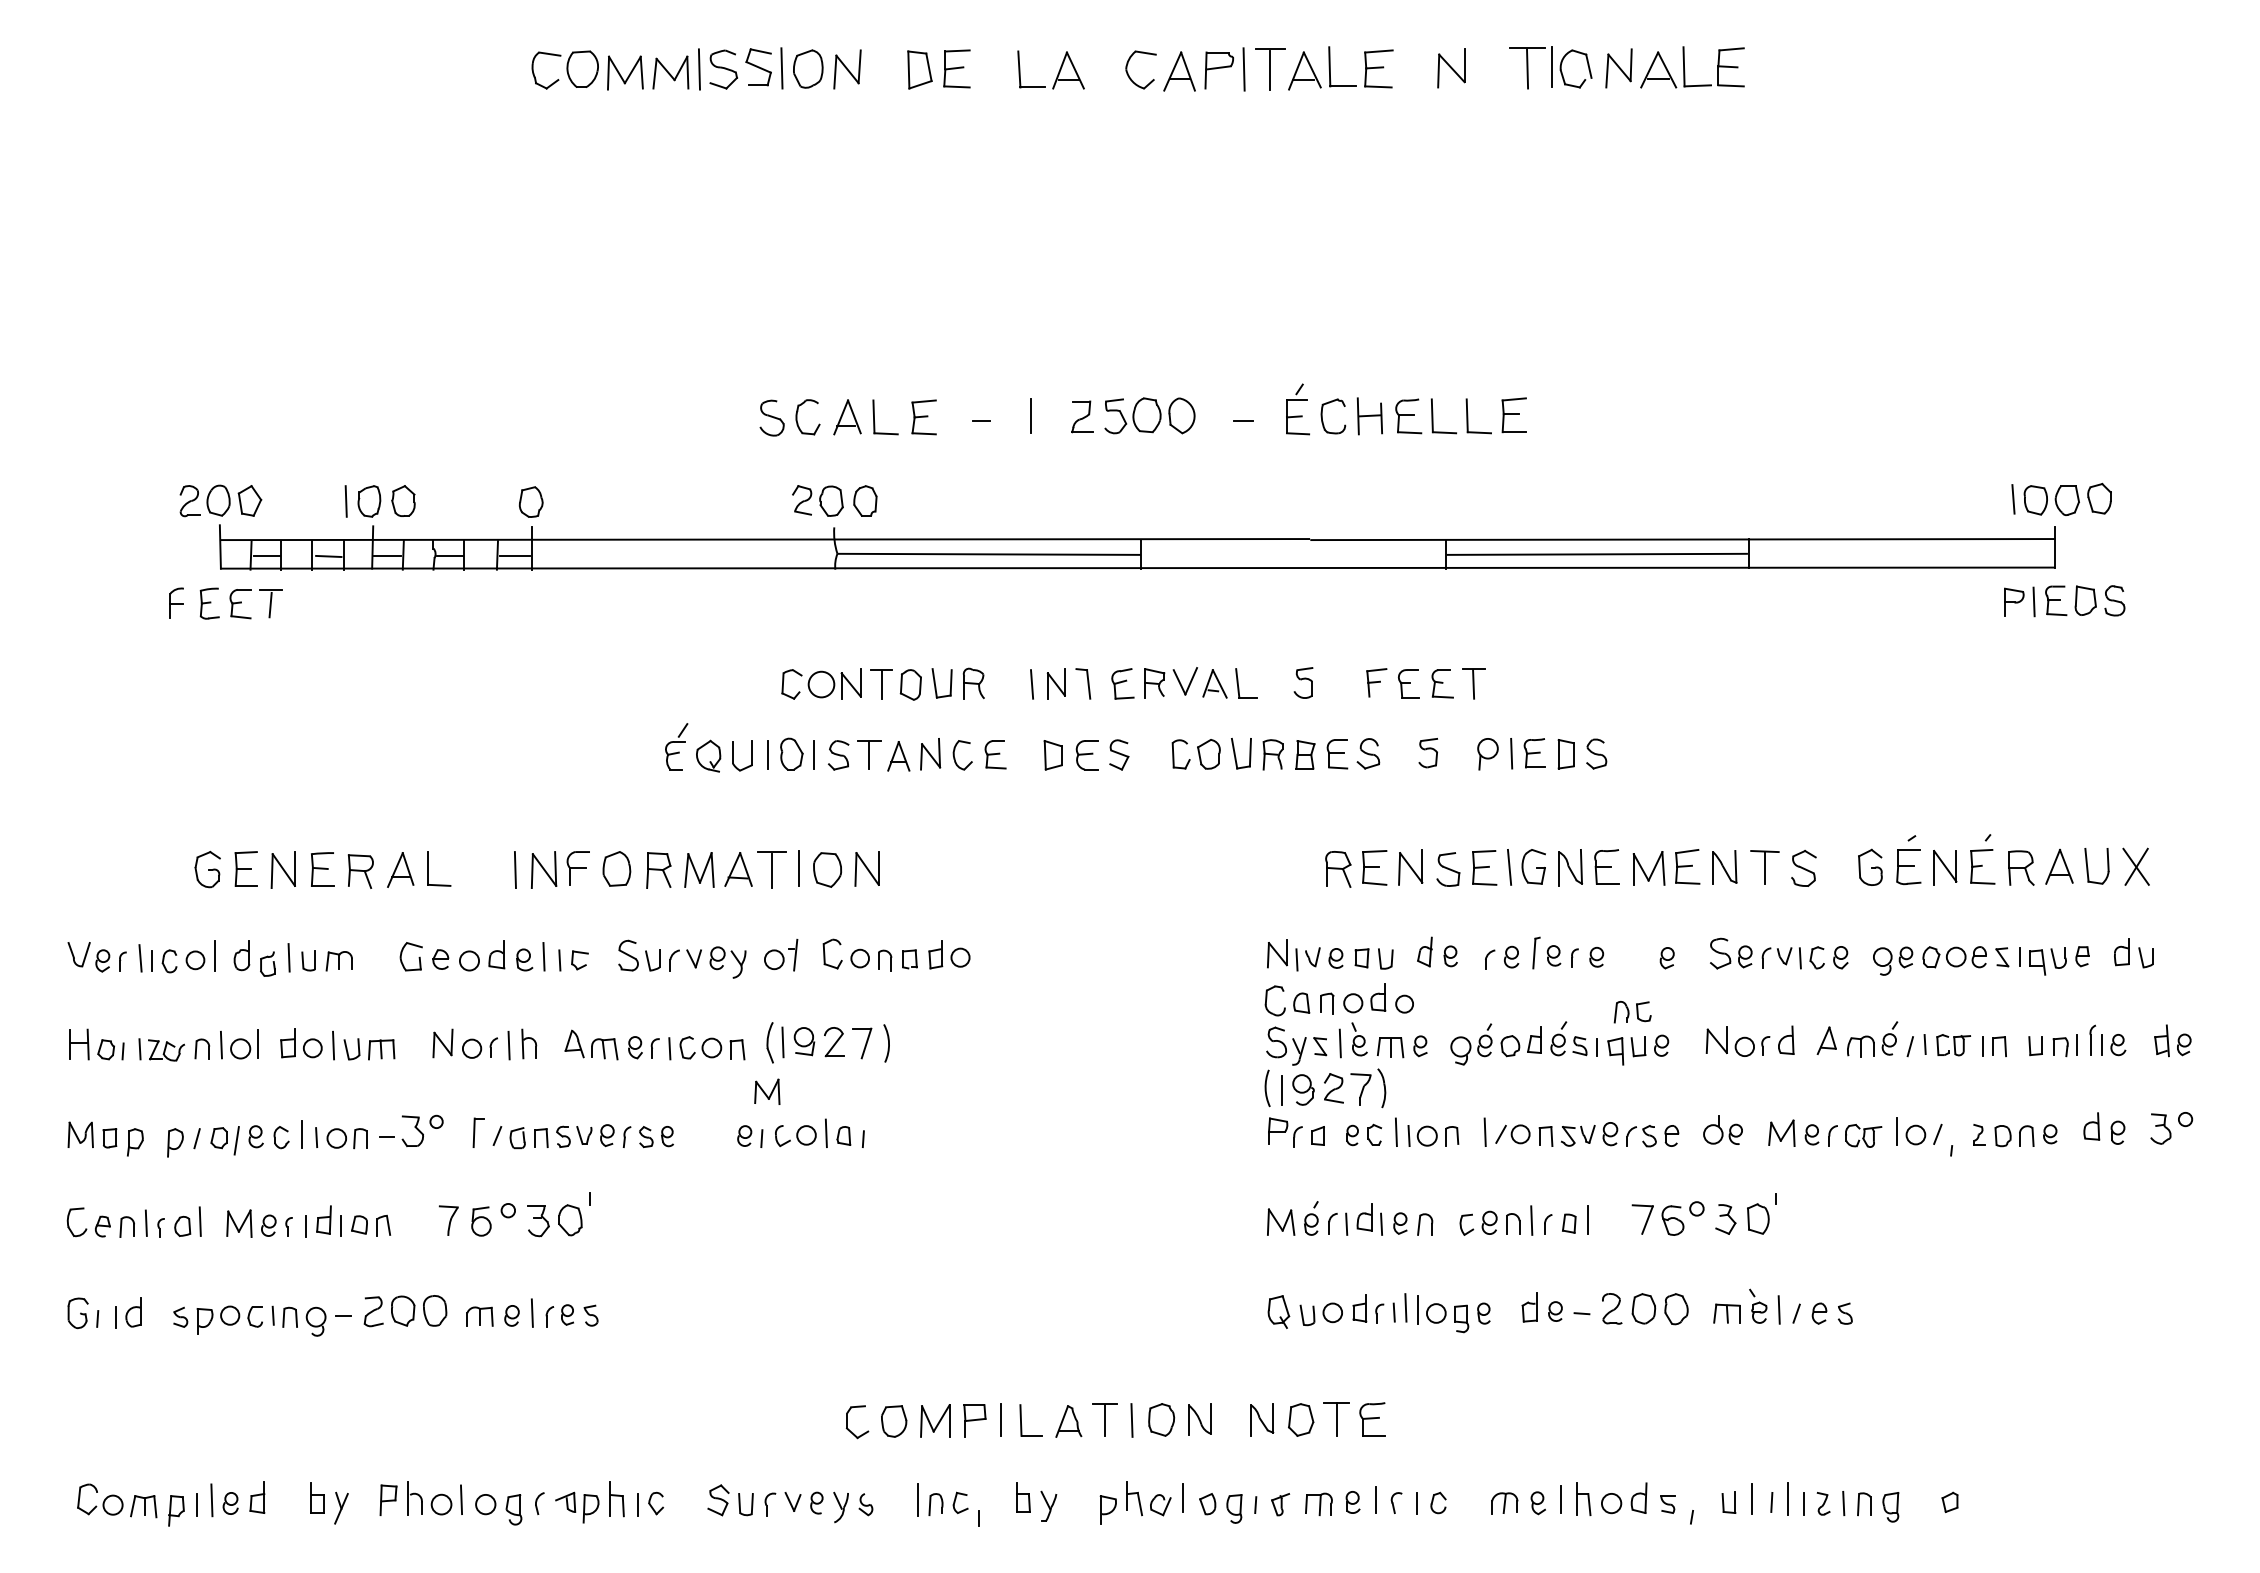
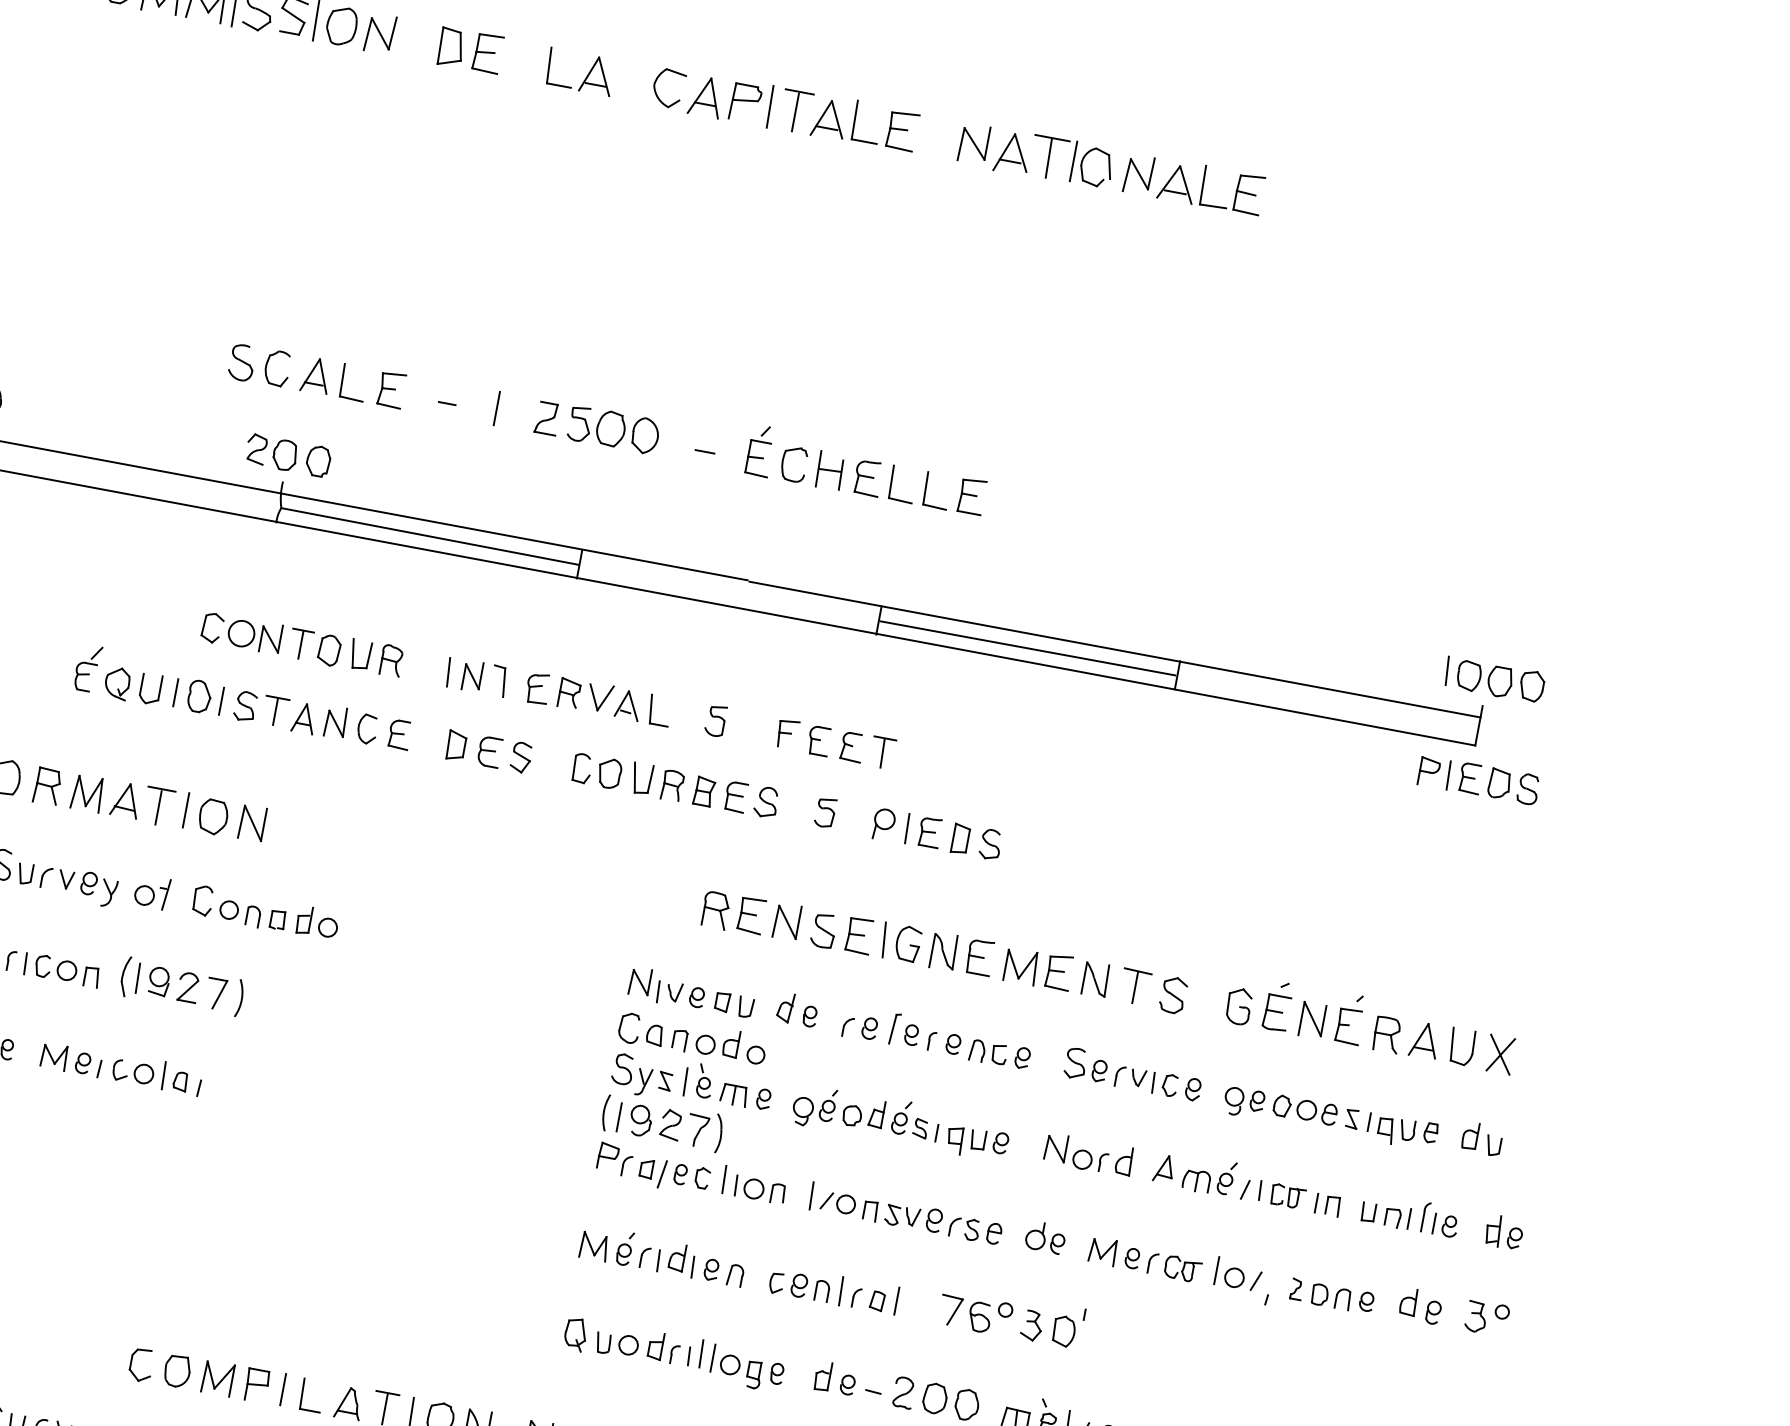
part: (1491, 70) -> (1013, 153), added
part: (1632, 1011) -> (988, 1052), moved
part: (767, 1091) -> (54, 1056), moved
line: (1334, 1138) -> (662, 1174), added

